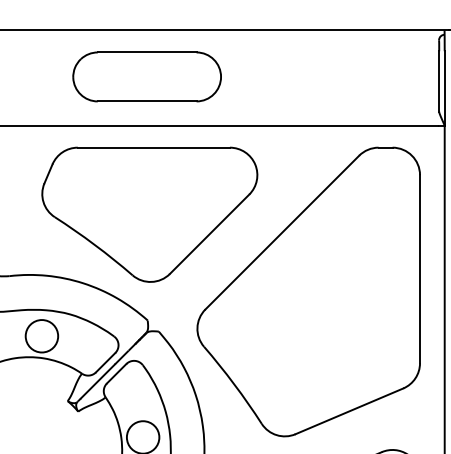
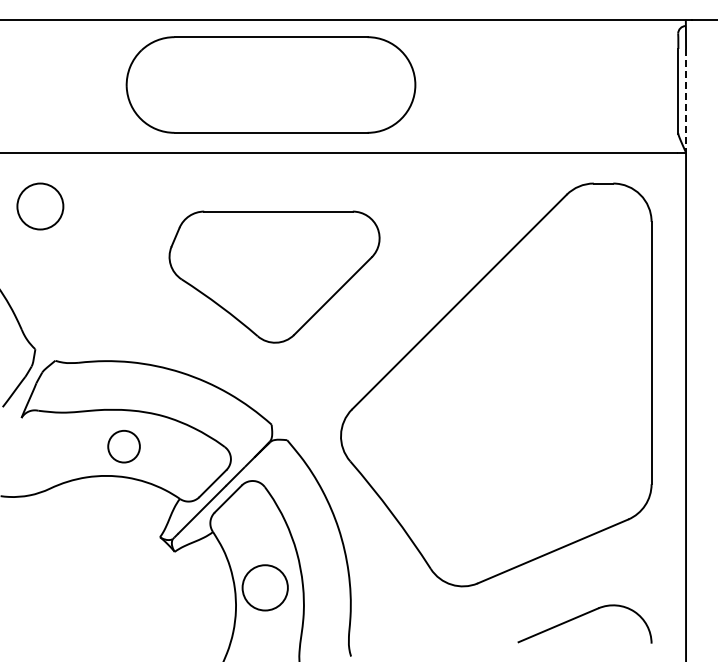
part: (146, 76) -> (270, 84), size x1.4
line: (445, 88) -> (686, 100), solid -> dashed
part: (149, 214) -> (274, 276), size x0.7
circle: (41, 336) -> (123, 446), size x0.7

